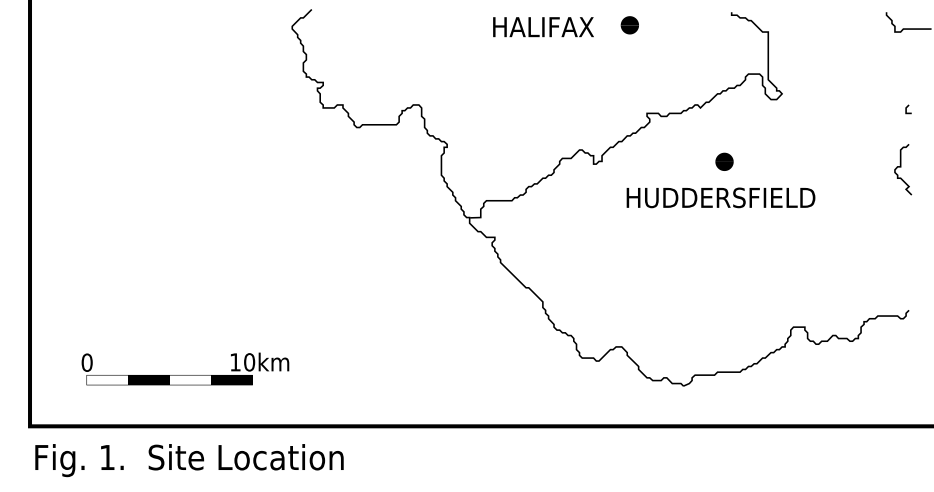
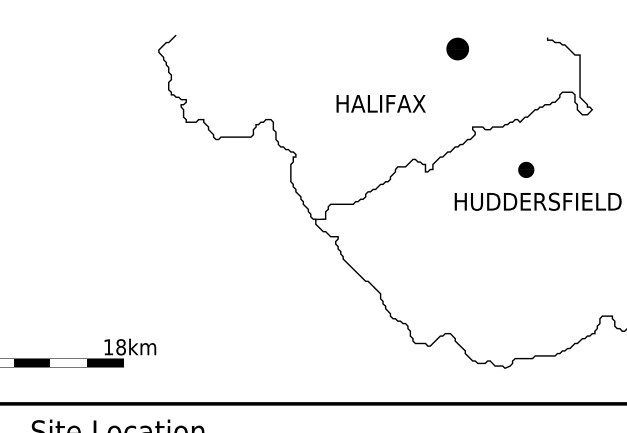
part: (629, 25) -> (457, 49), size x1.4
text: (543, 27) -> (381, 104), moved
part: (724, 161) -> (526, 169), moved
text: (249, 362) -> (121, 347), 10km -> 18km

